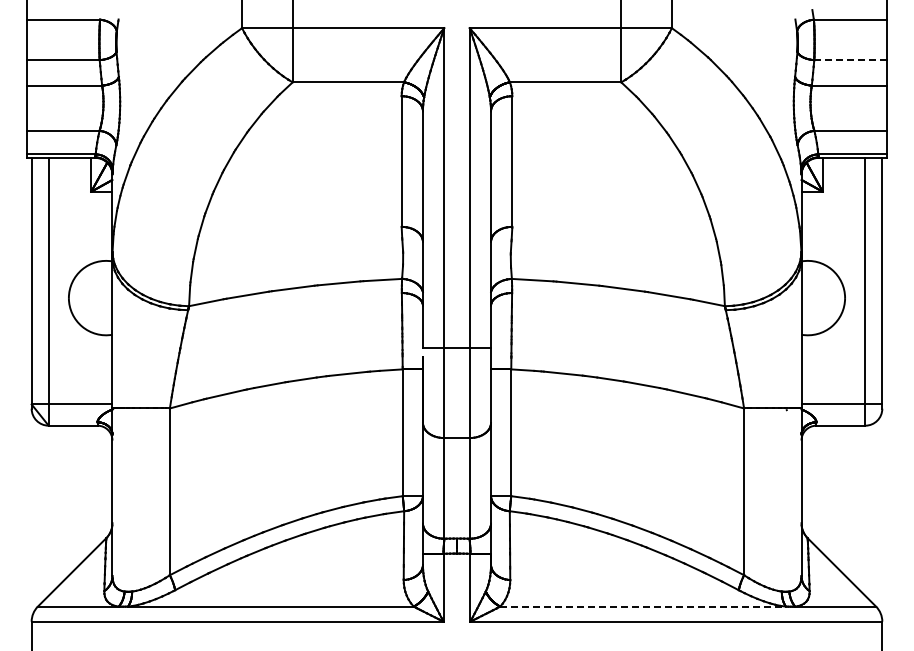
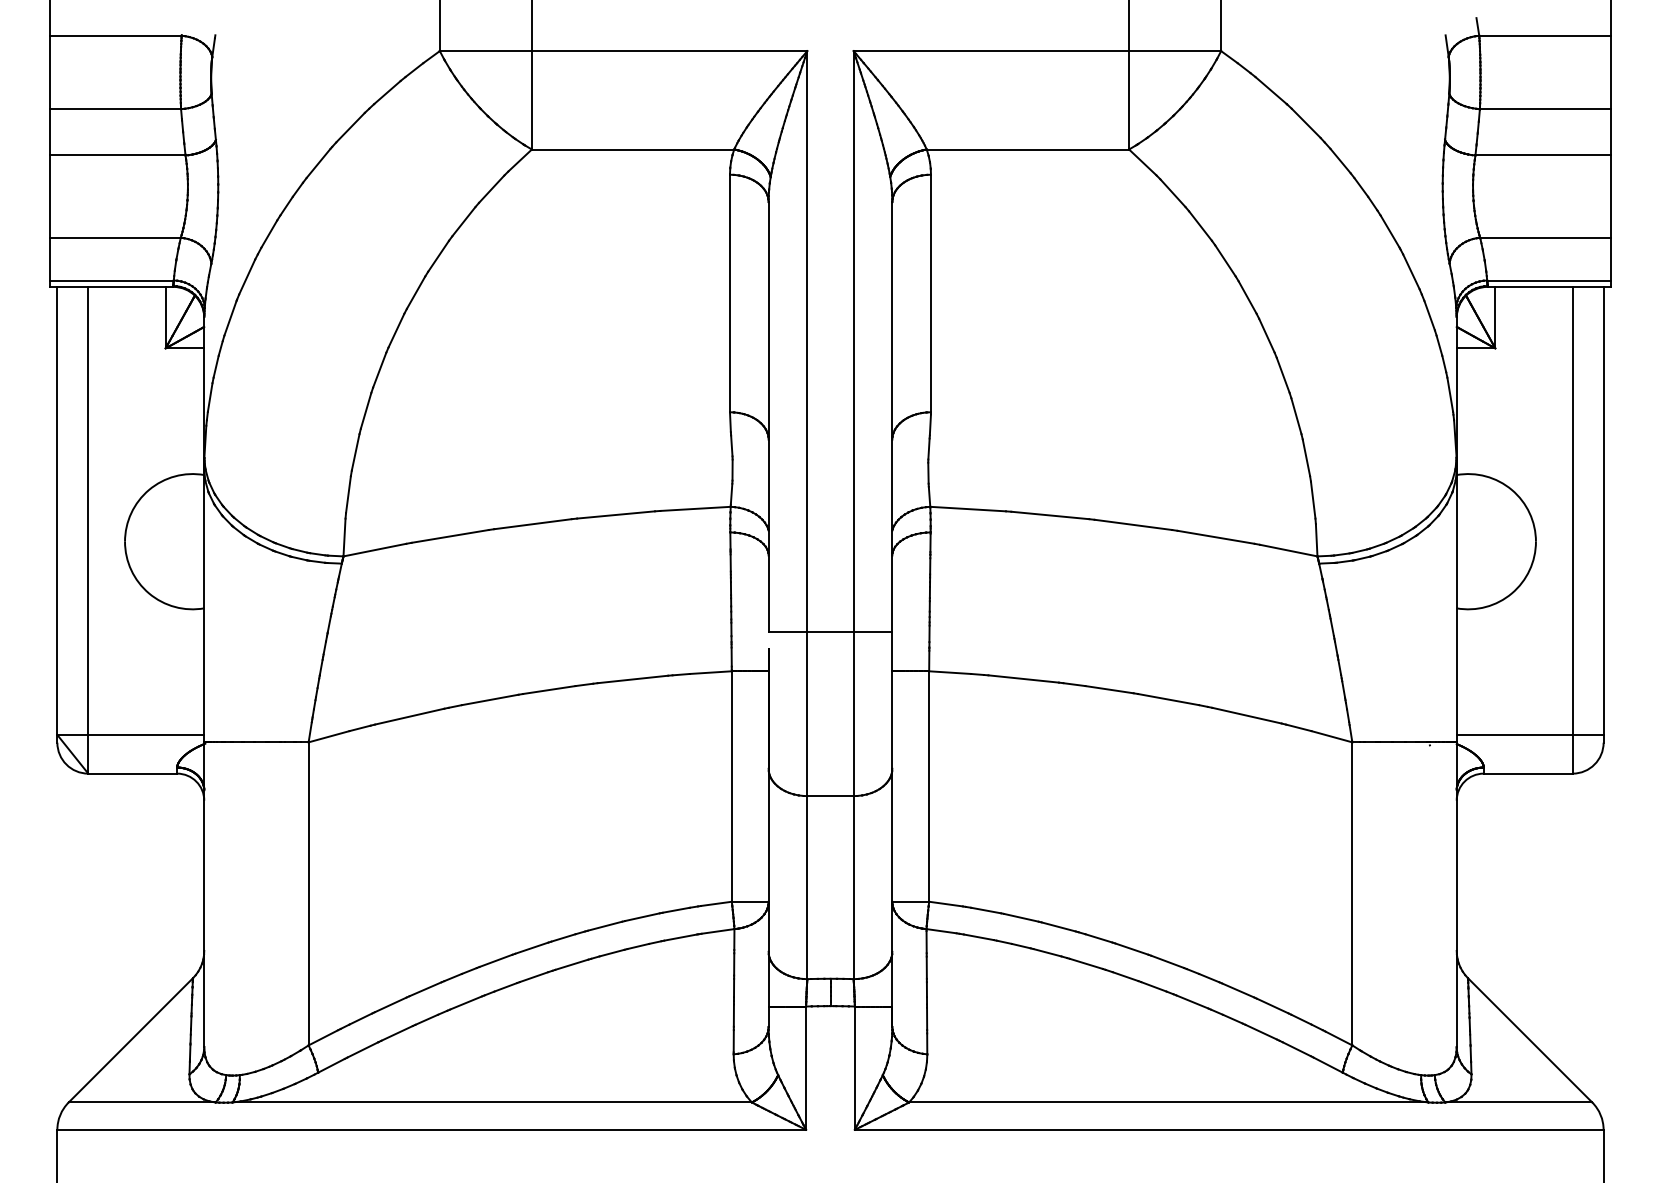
line: (849, 60) -> (1543, 109), dashed -> solid
line: (643, 606) -> (1169, 1102), dashed -> solid

